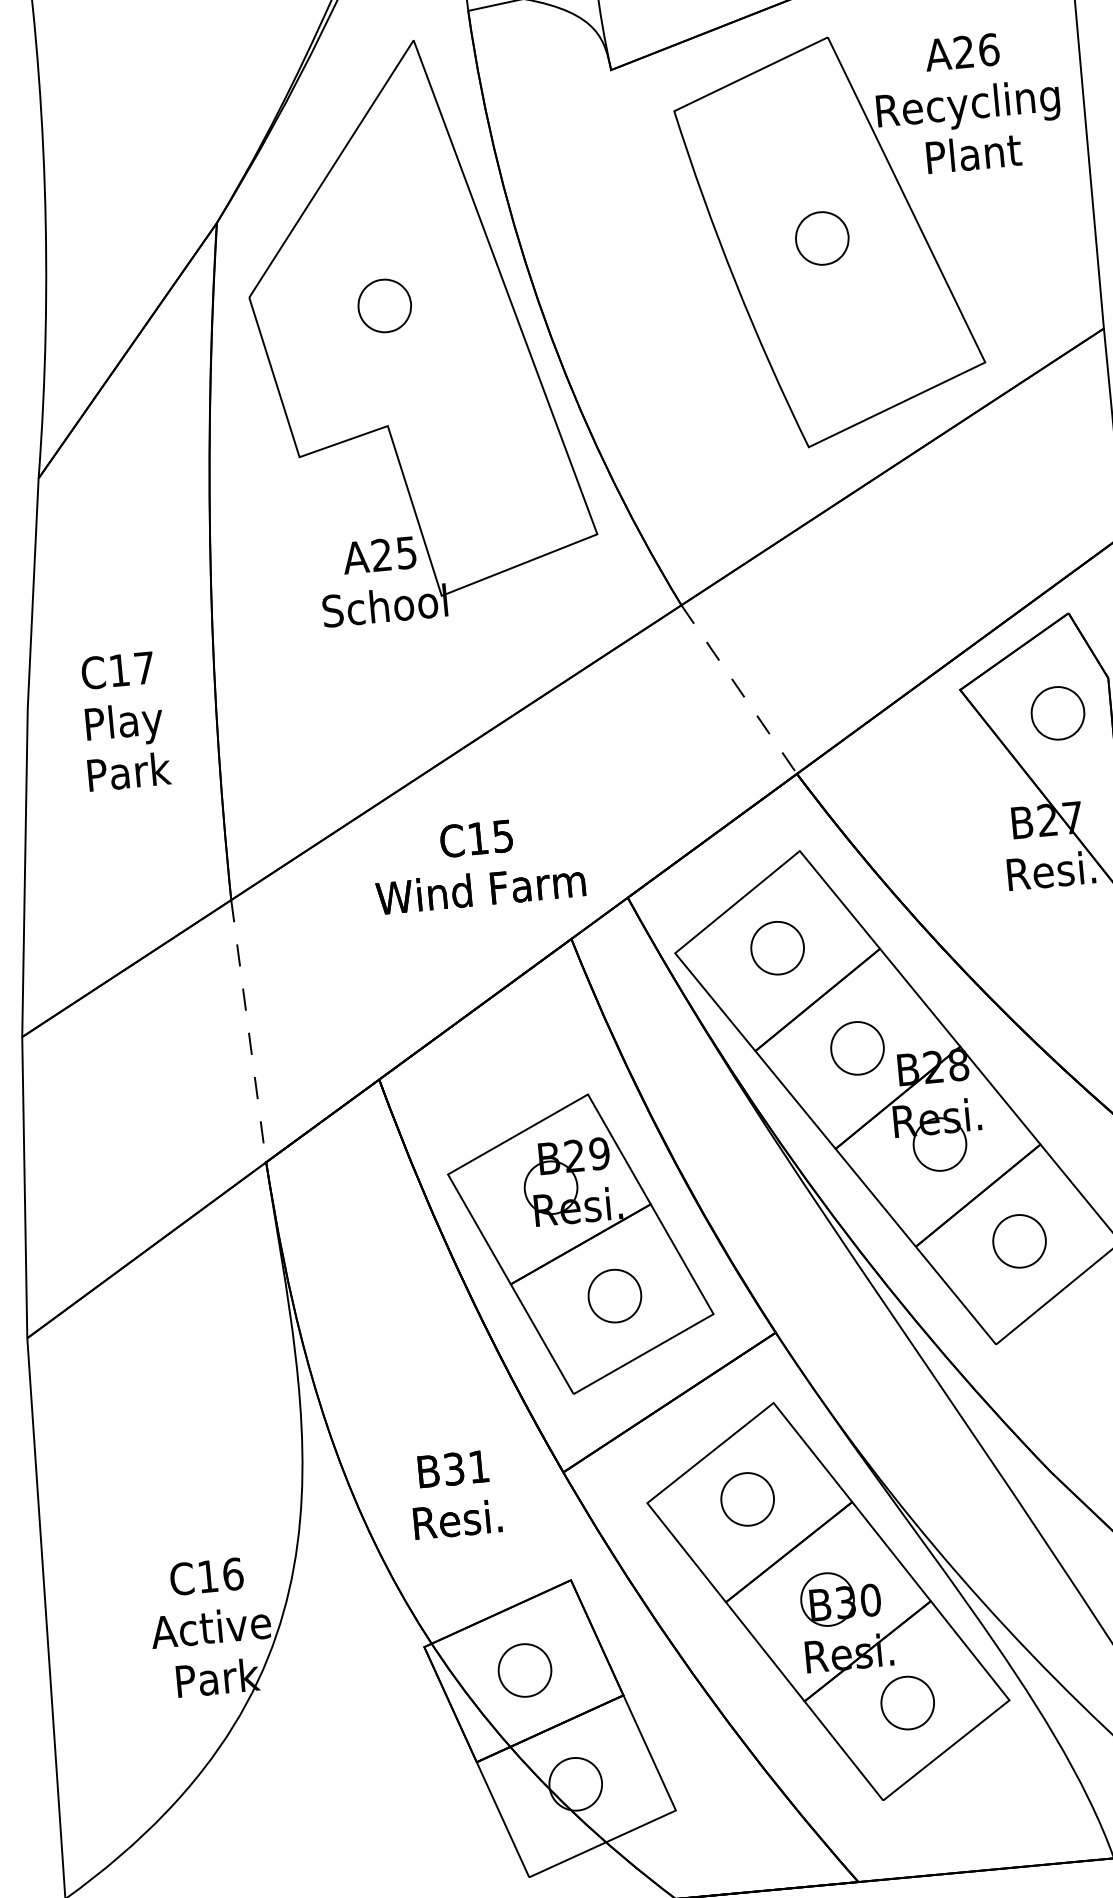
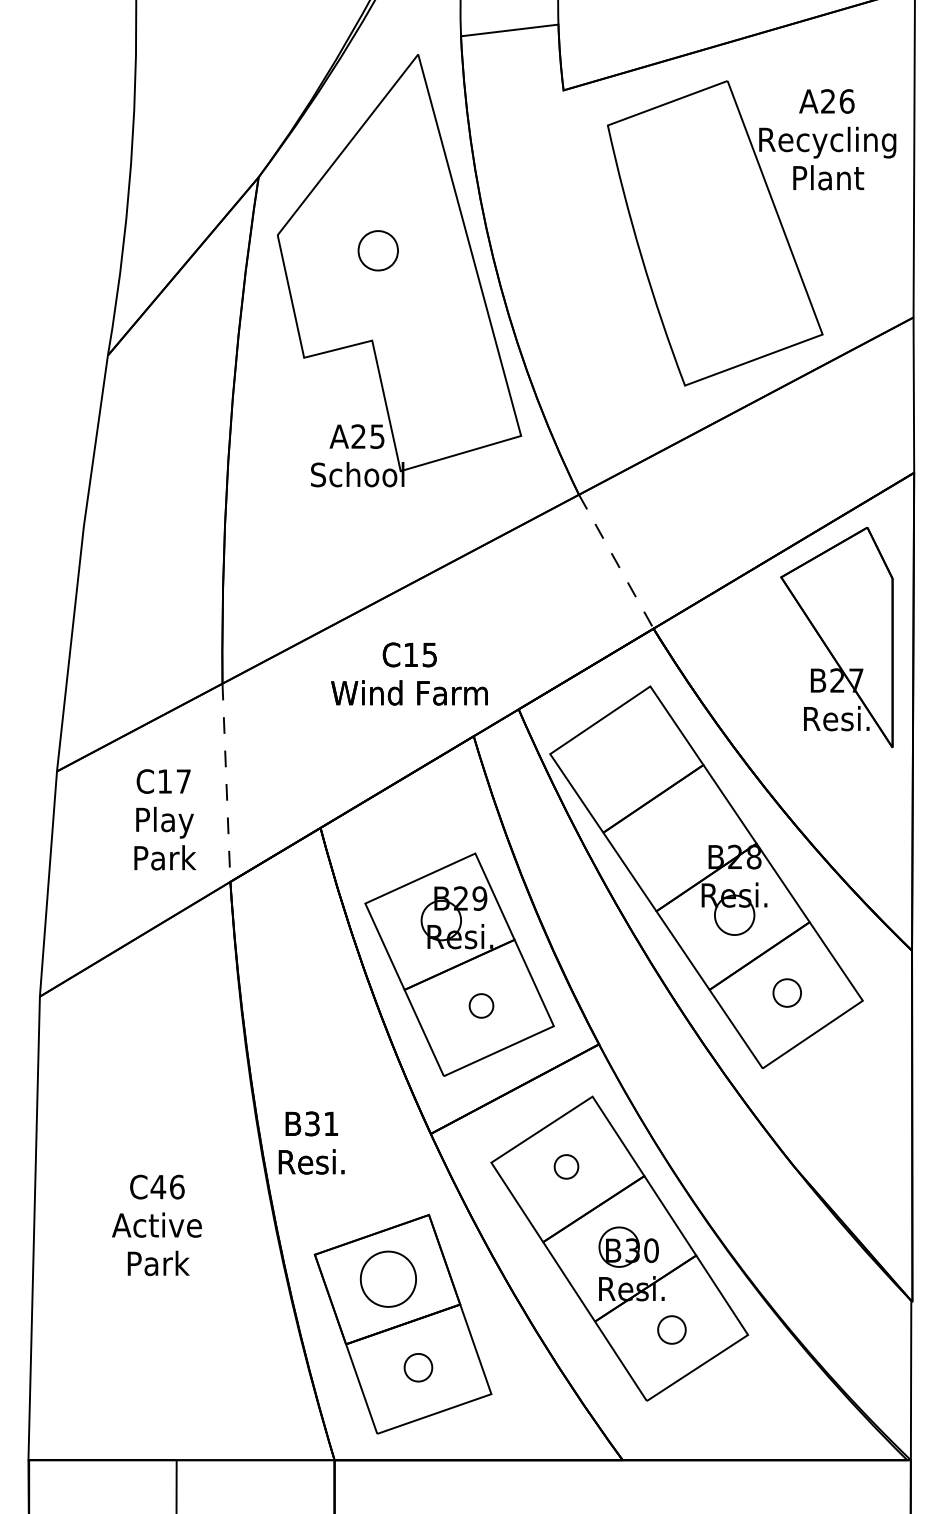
part: (822, 238) -> (709, 230), removed
part: (1057, 713) -> (852, 601), removed
text: (124, 720) -> (165, 819), moved
part: (776, 948) -> (626, 757), removed
part: (857, 1048) -> (679, 837), removed
part: (1018, 1240) -> (786, 992), size x0.7
part: (614, 1295) -> (481, 1005), size x0.6
text: (455, 1493) -> (311, 1142), moved
part: (747, 1498) -> (566, 1166), size x0.6
text: (208, 1577) -> (158, 1187), C16 -> C46
part: (524, 1669) -> (388, 1278), size x1.4
part: (907, 1702) -> (671, 1329), size x0.7
part: (575, 1784) -> (418, 1367), size x0.7

